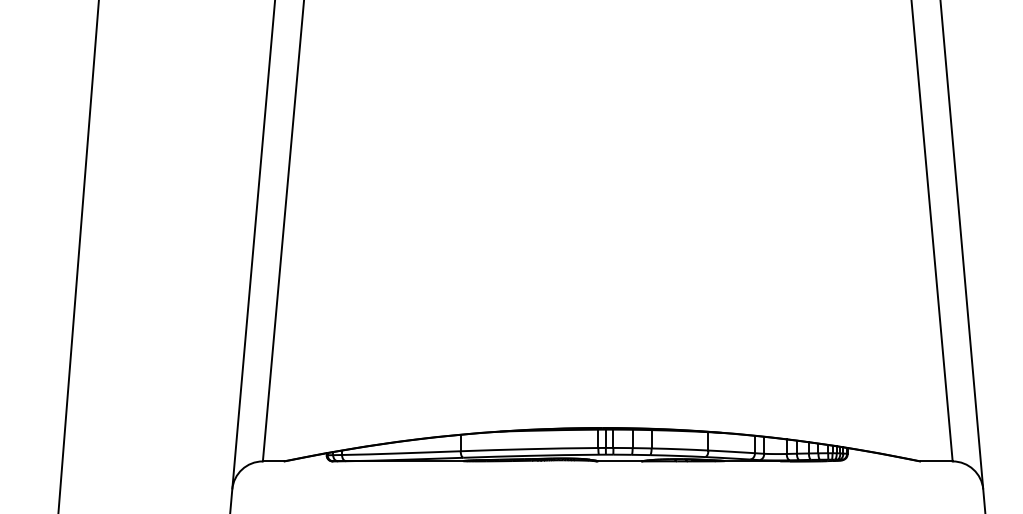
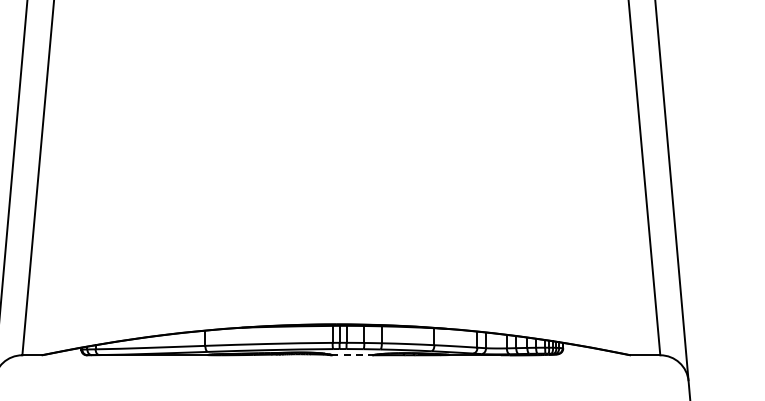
line: (620, 461) -> (353, 355), solid -> dashed

